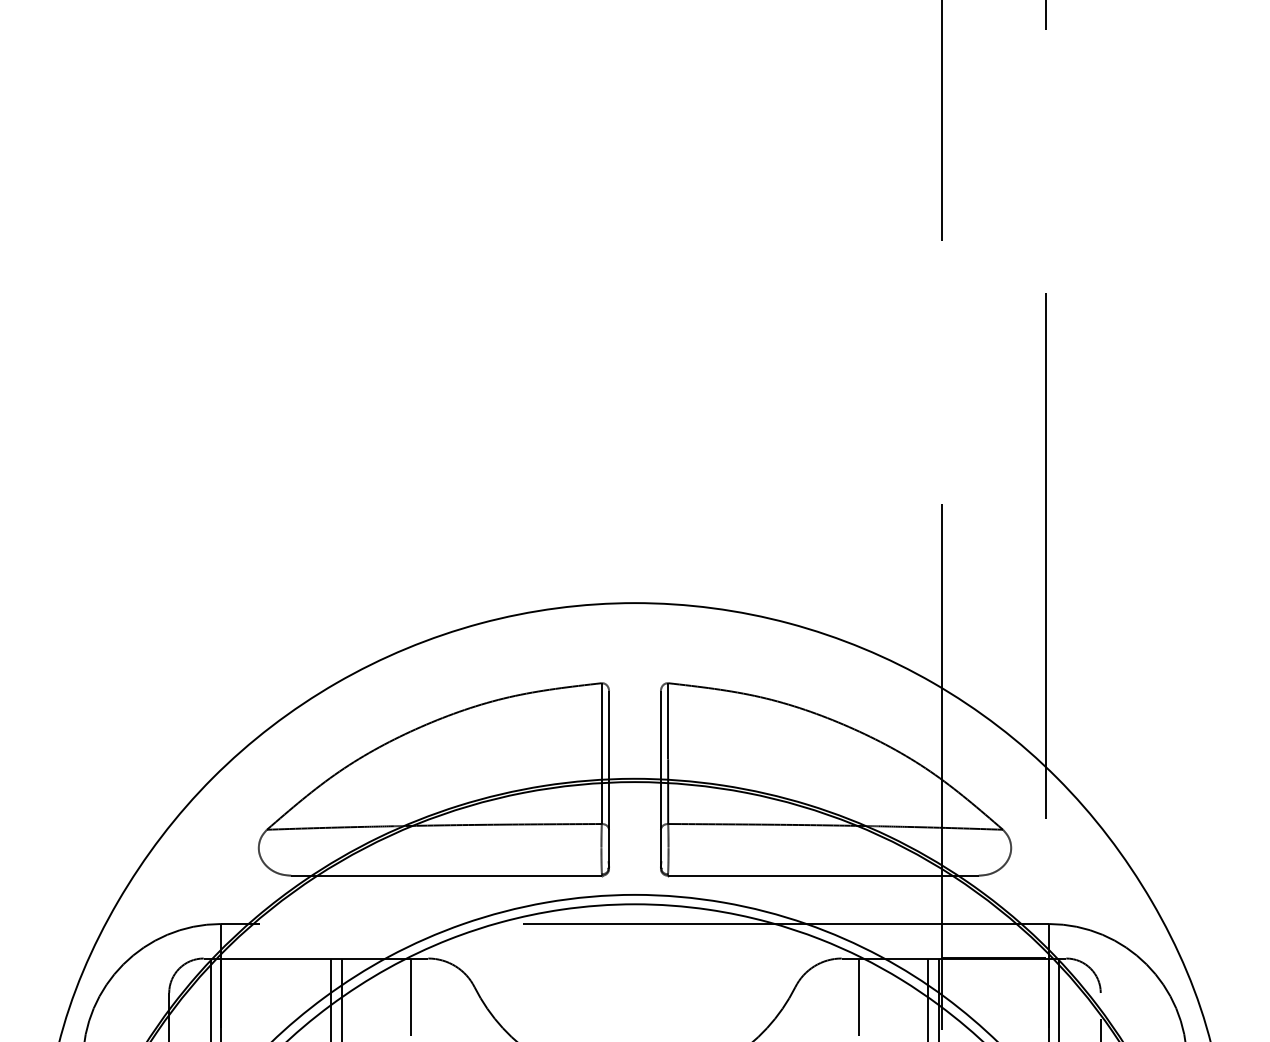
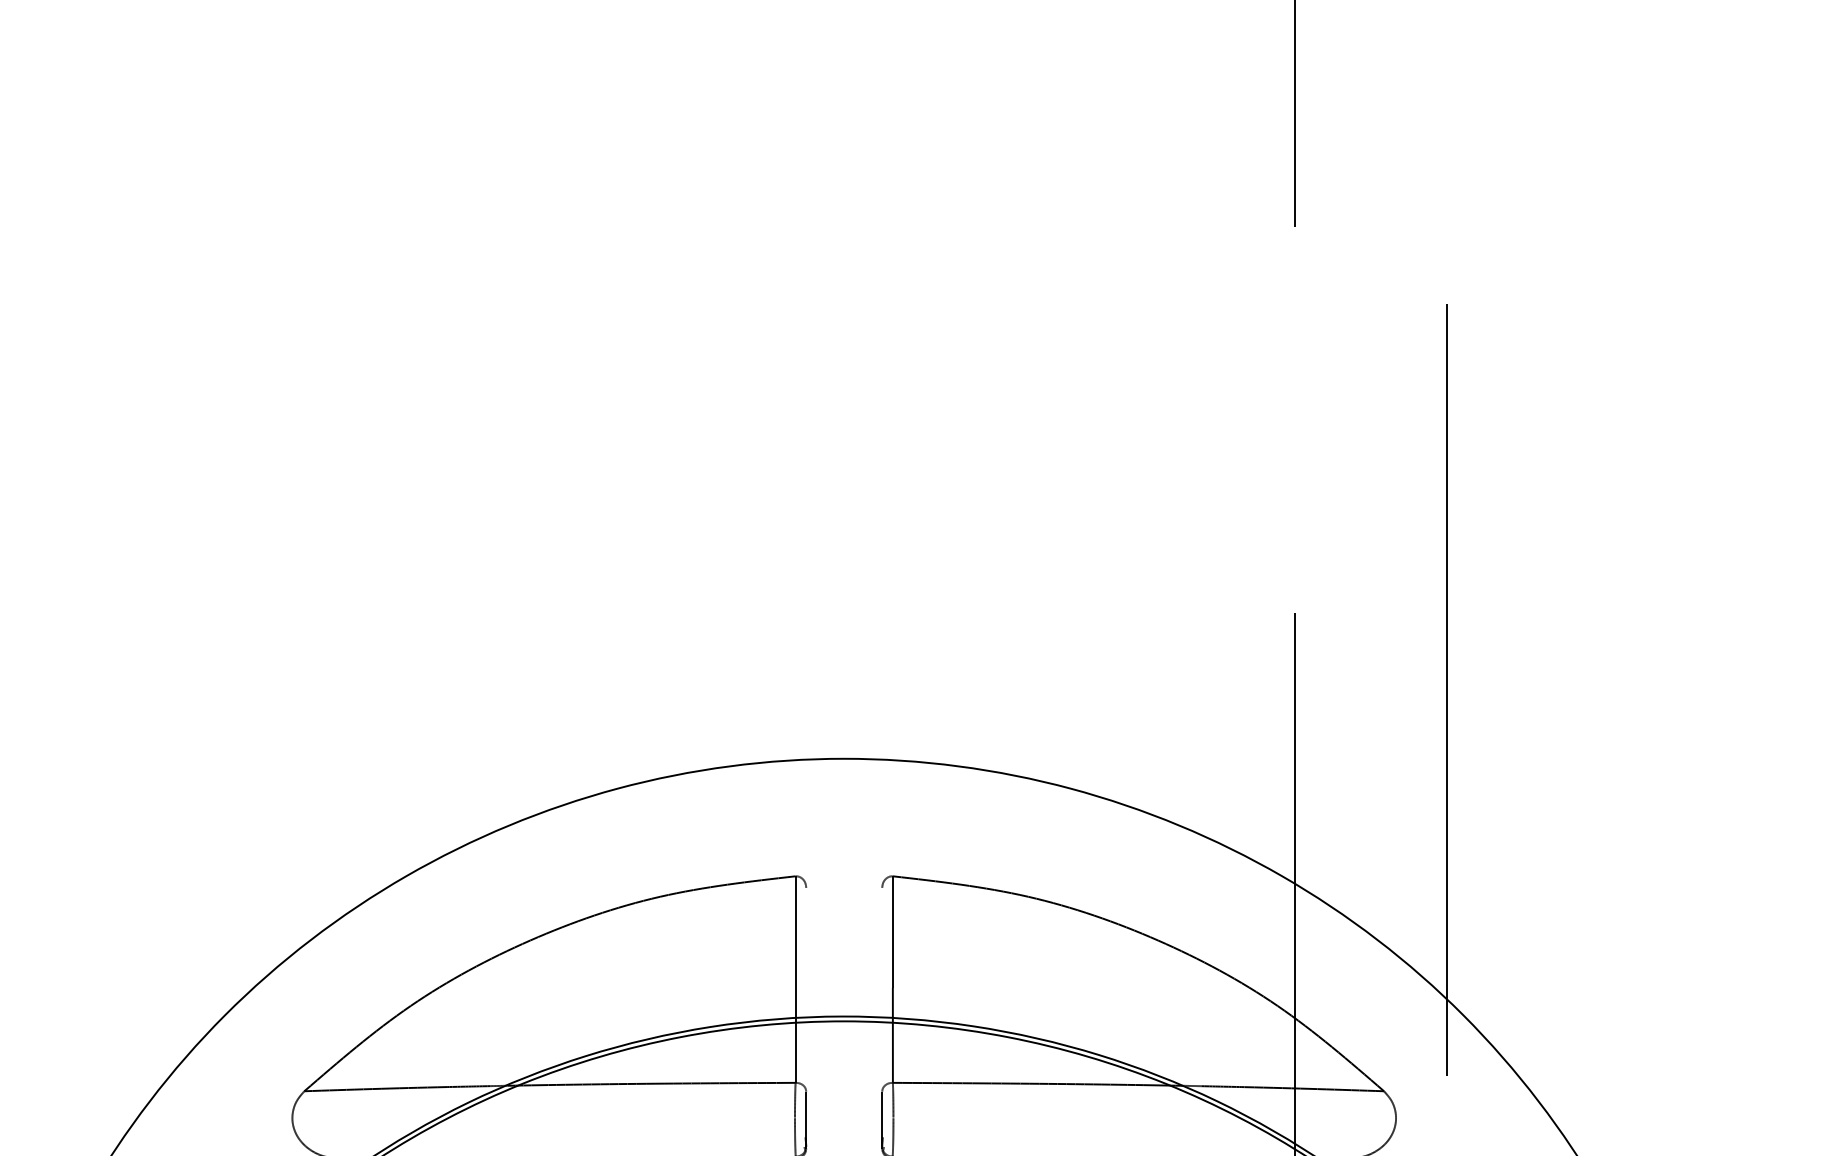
line: (609, 760) -> (806, 989), removed
line: (660, 760) -> (881, 989), removed

